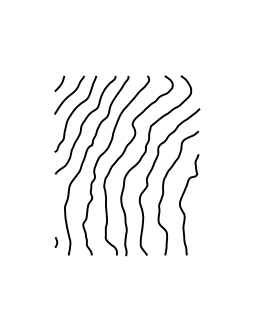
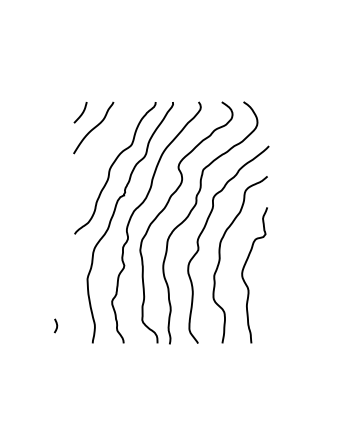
curve: (73, 113) -> (98, 152), removed
curve: (56, 242) -> (56, 325), moved

